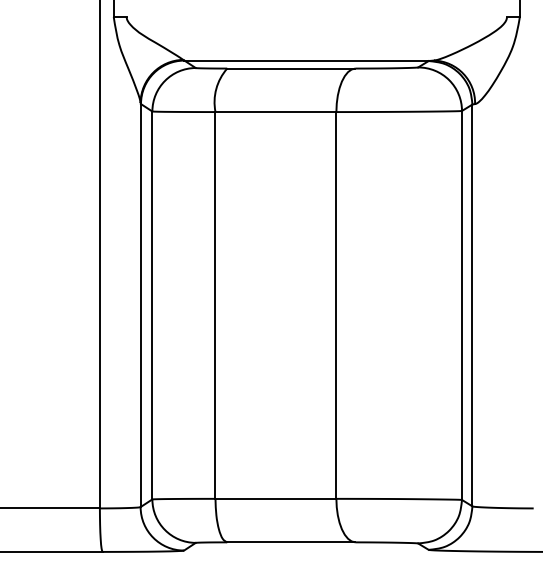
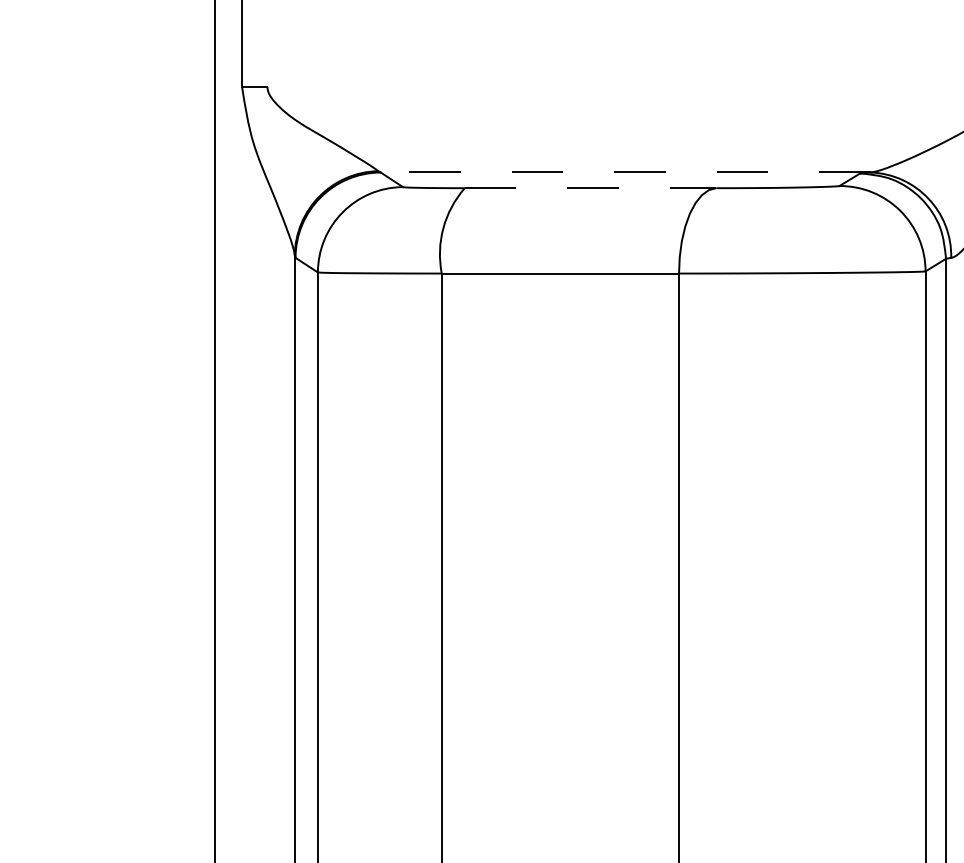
line: (309, 60) -> (626, 172), solid -> dashed
line: (291, 68) -> (590, 188), solid -> dashed

